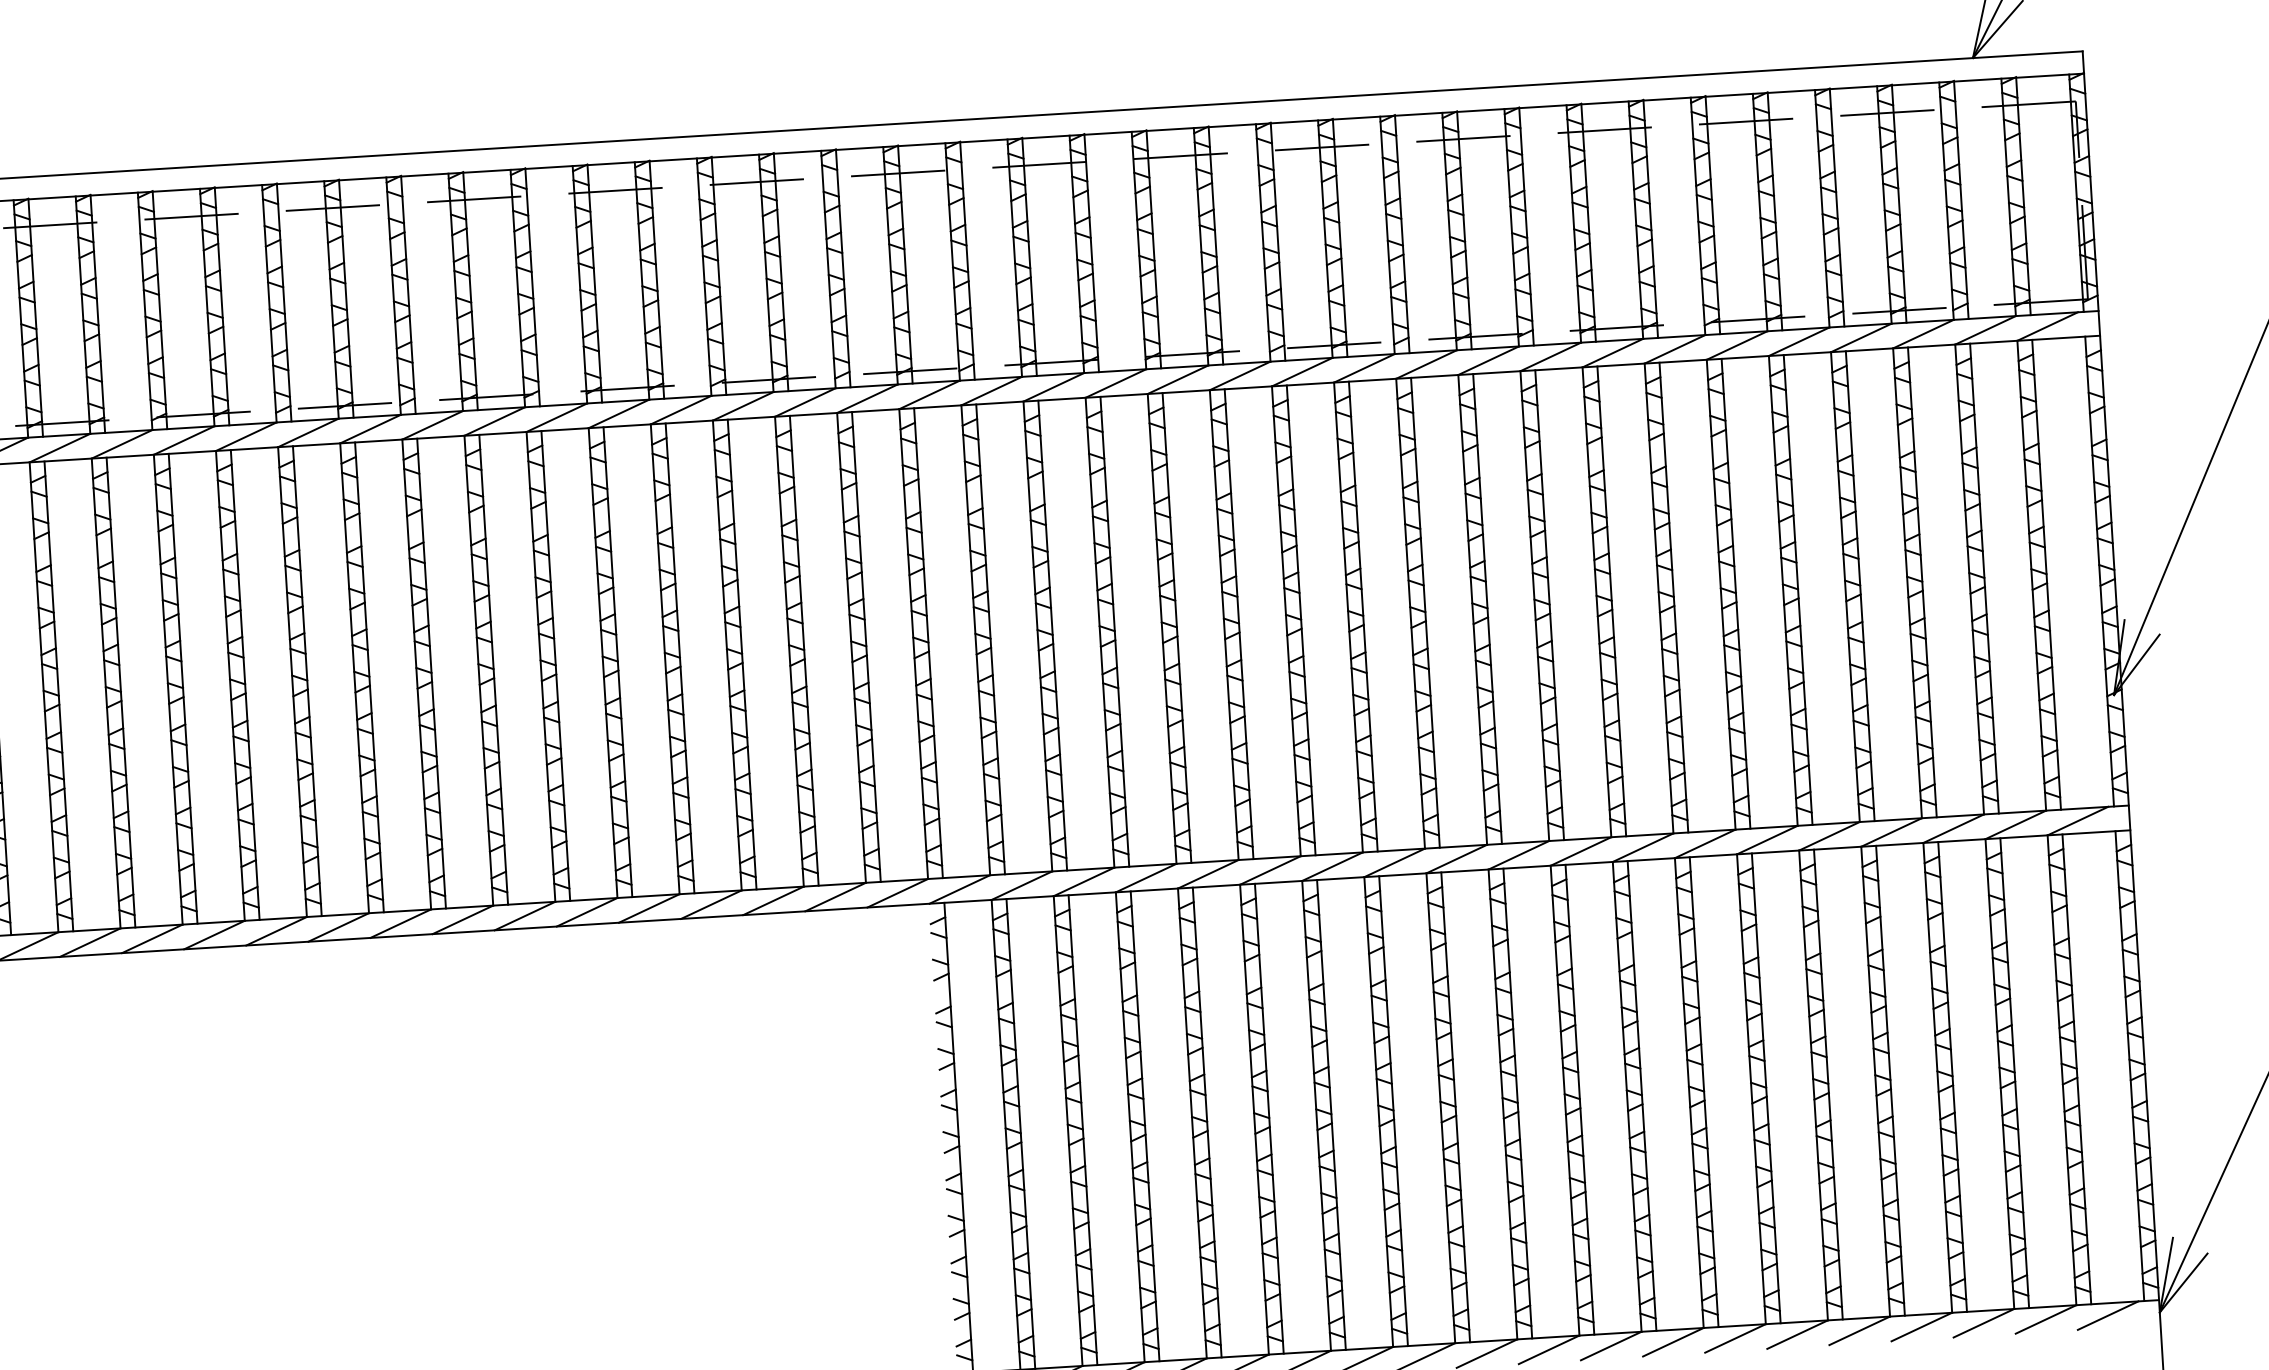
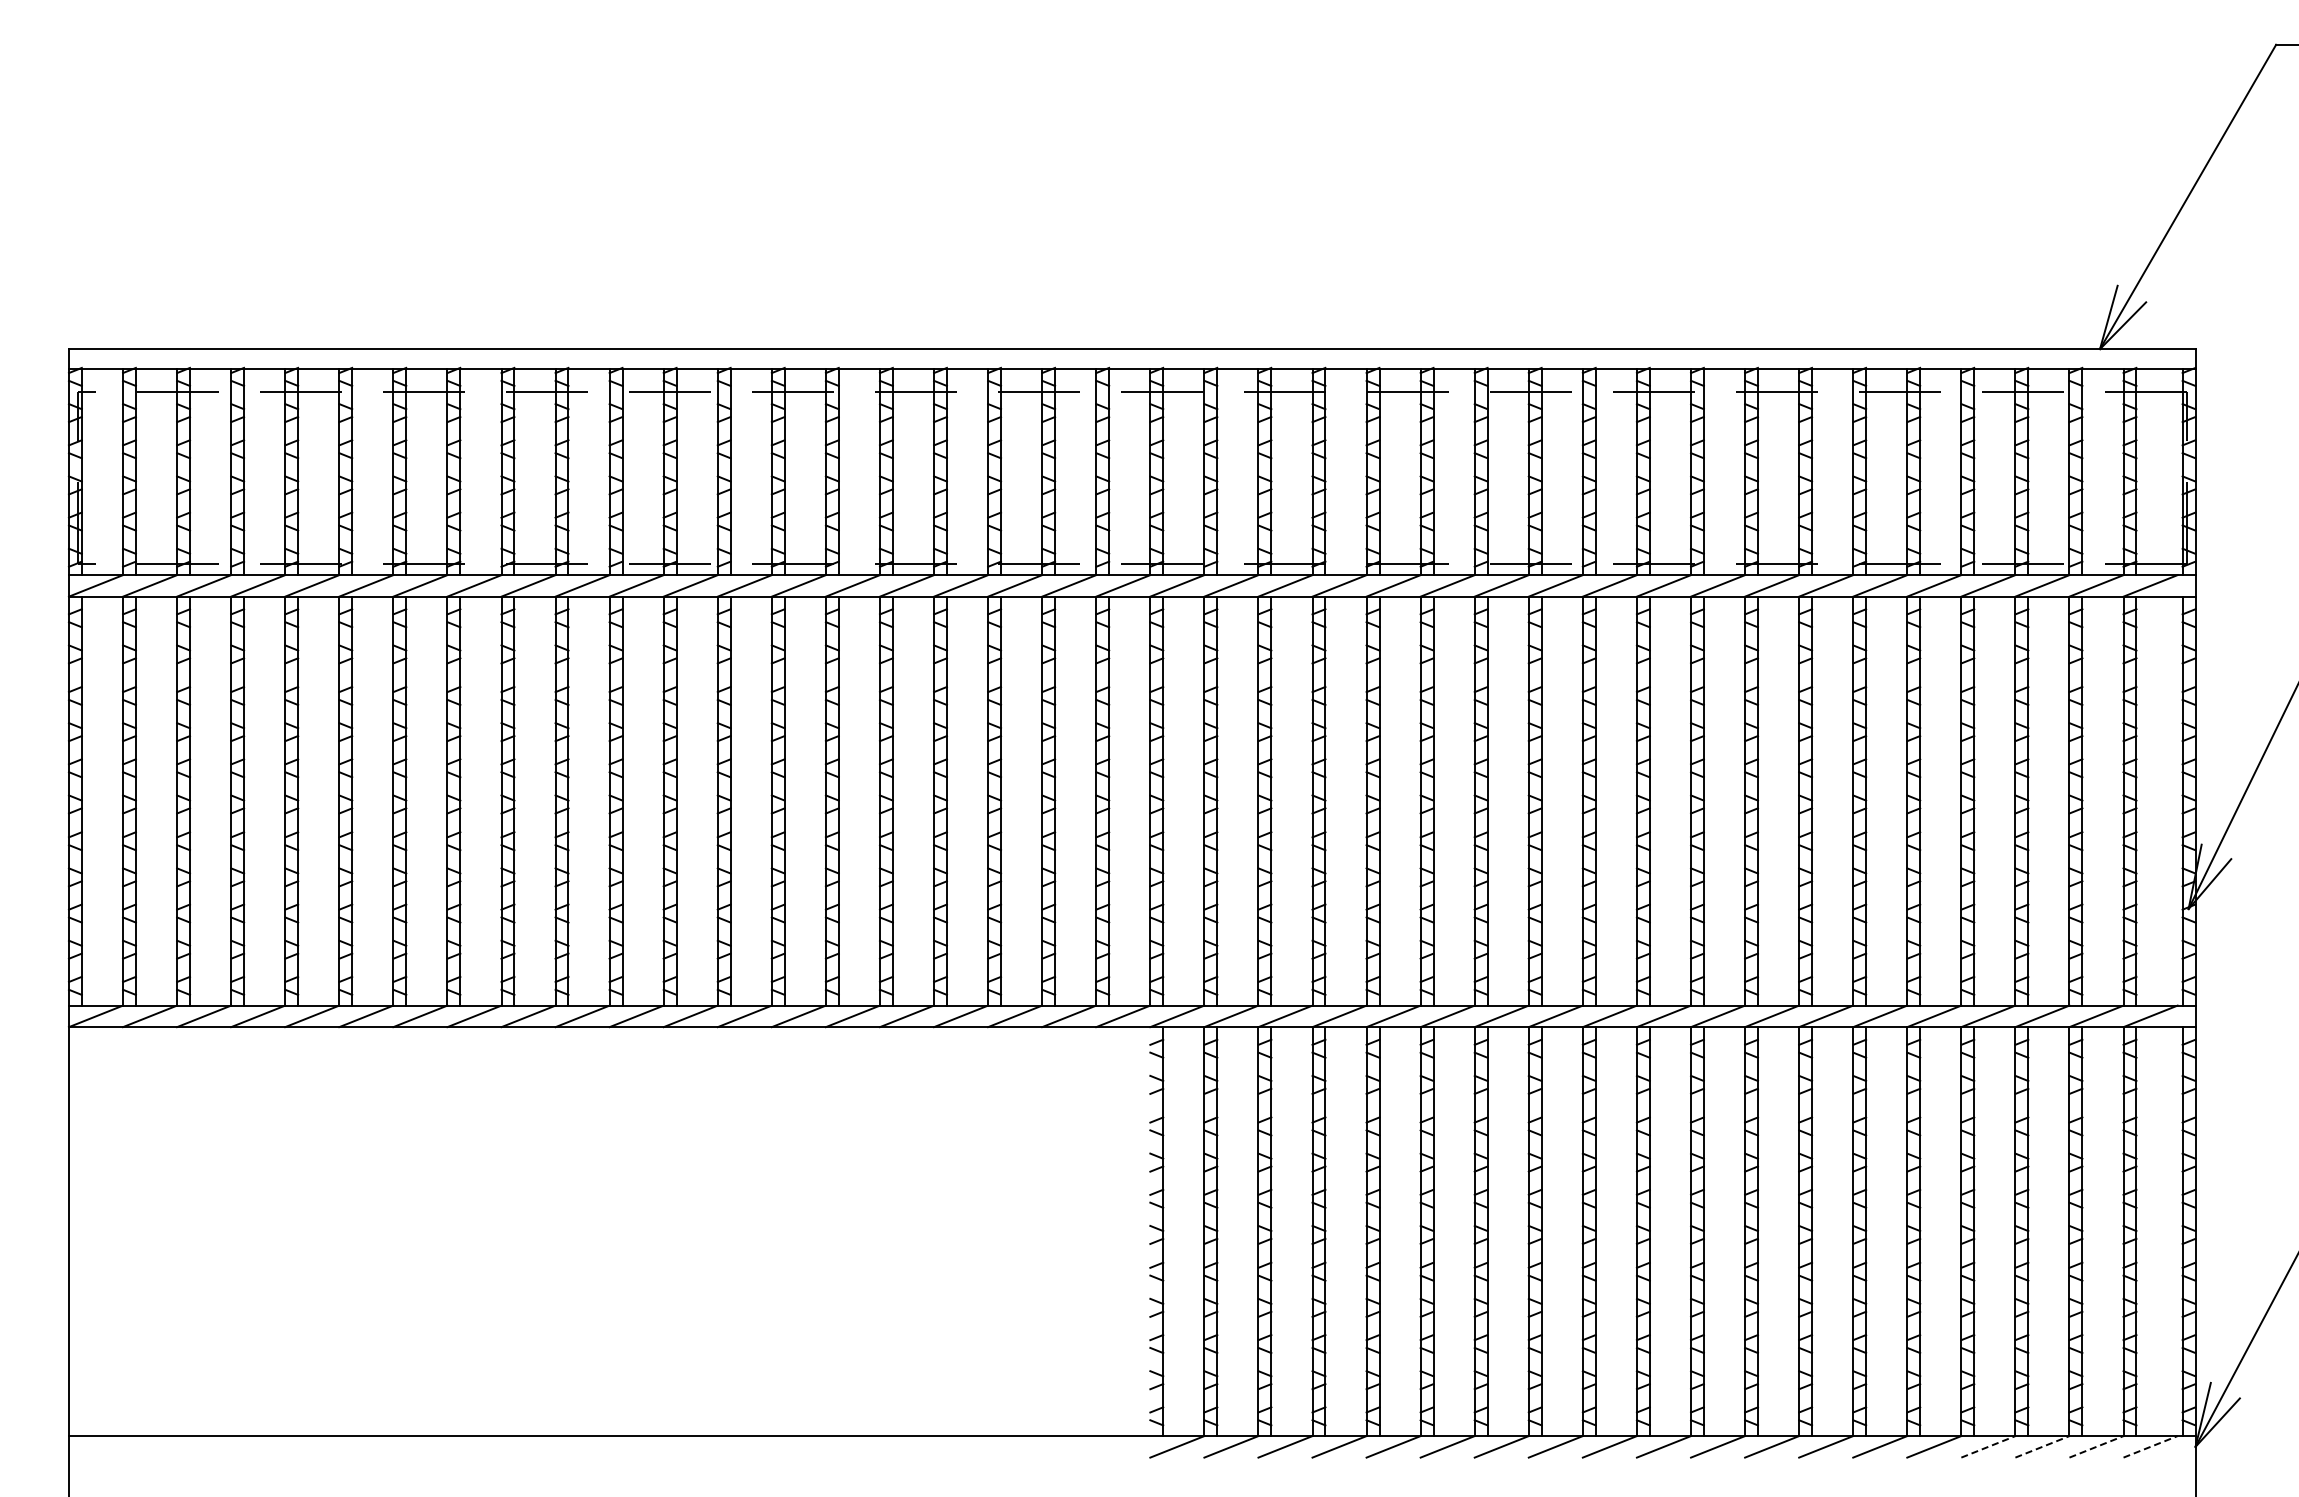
line: (2109, 1315) -> (2151, 1446), solid -> dashed
line: (2046, 1319) -> (2096, 1446), solid -> dashed
line: (1983, 1322) -> (2042, 1446), solid -> dashed
line: (1921, 1326) -> (1988, 1446), solid -> dashed

